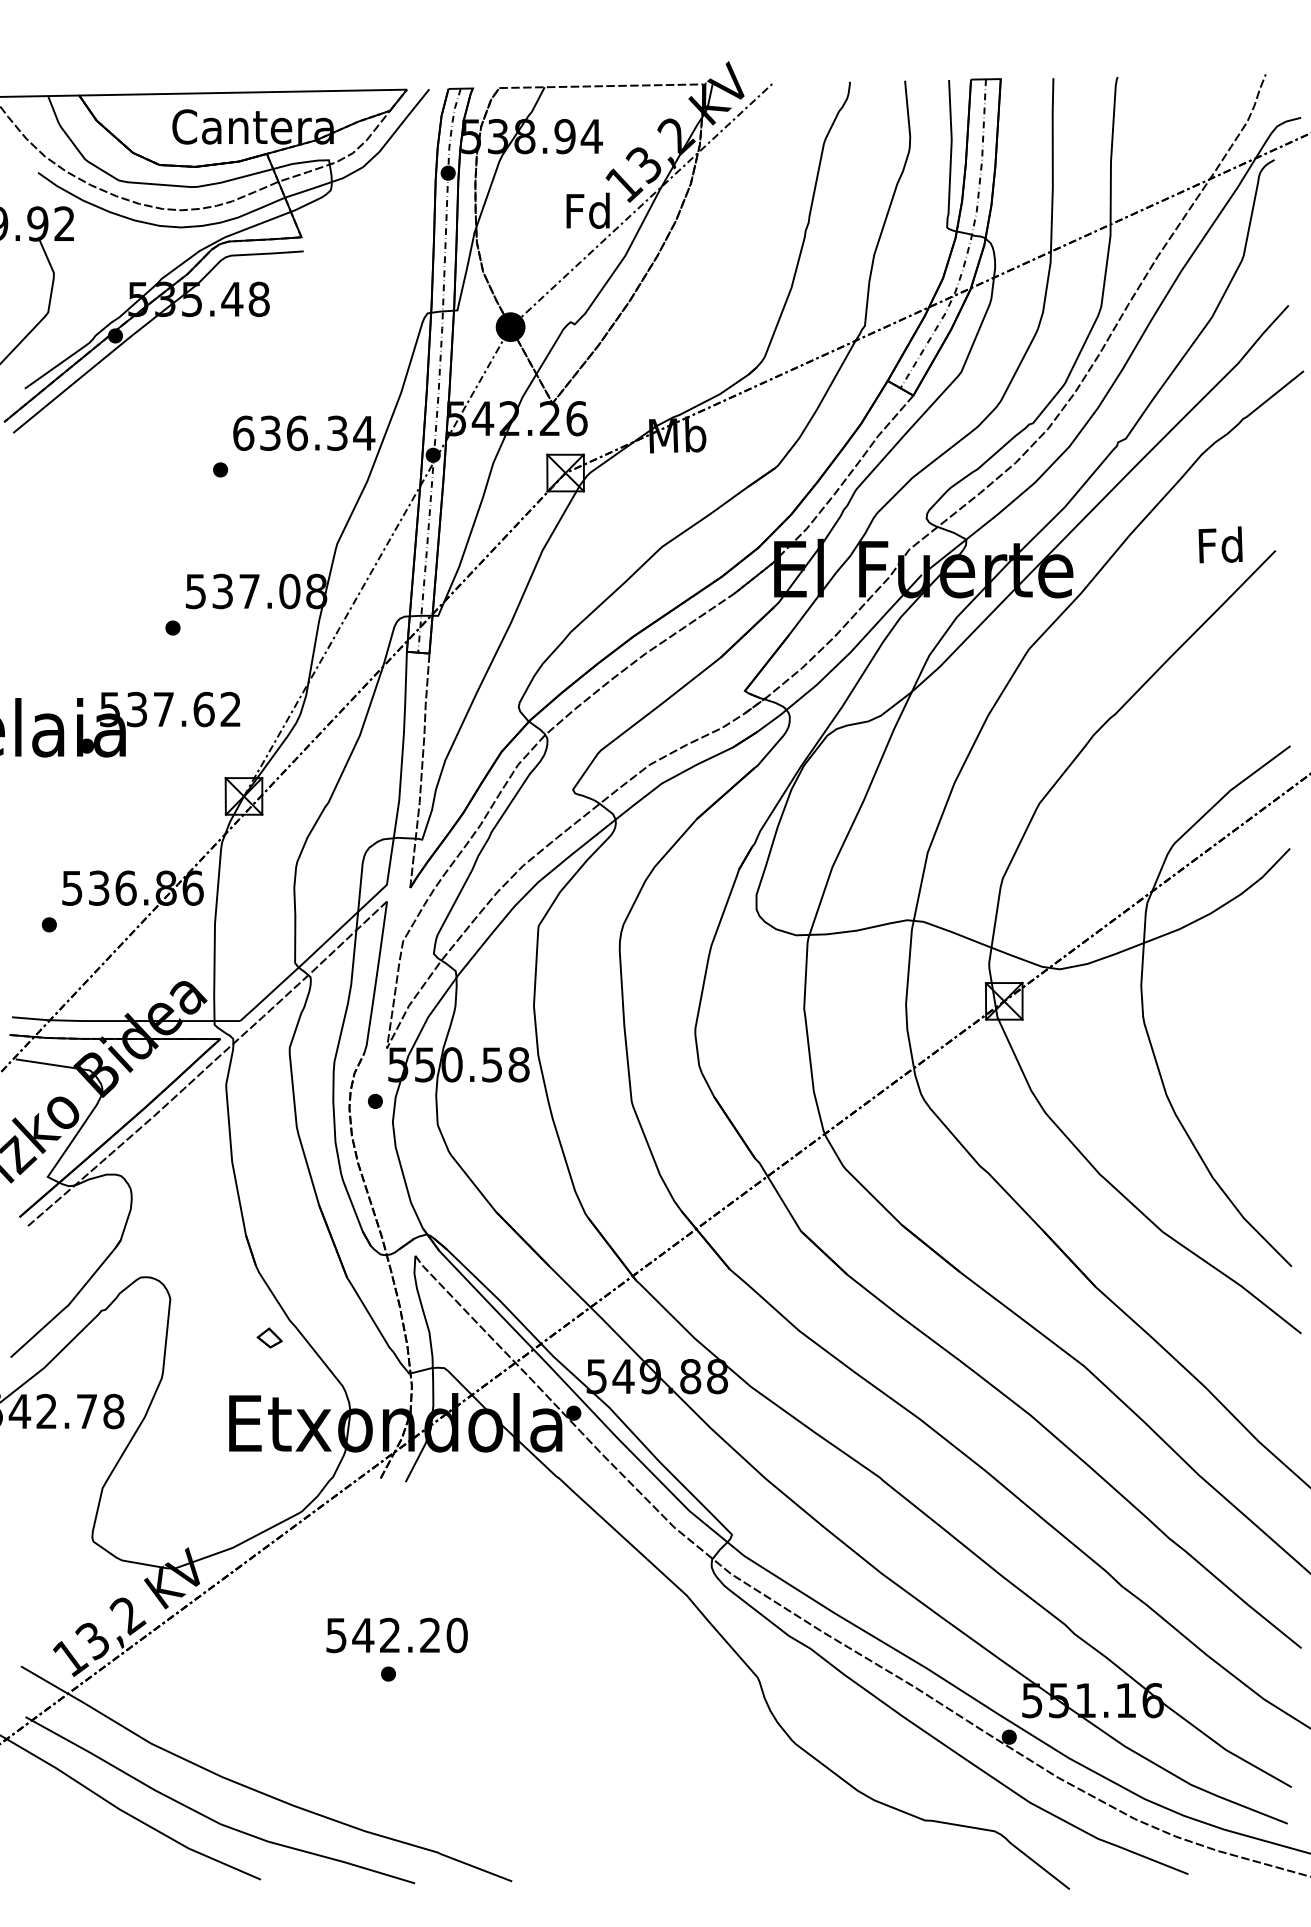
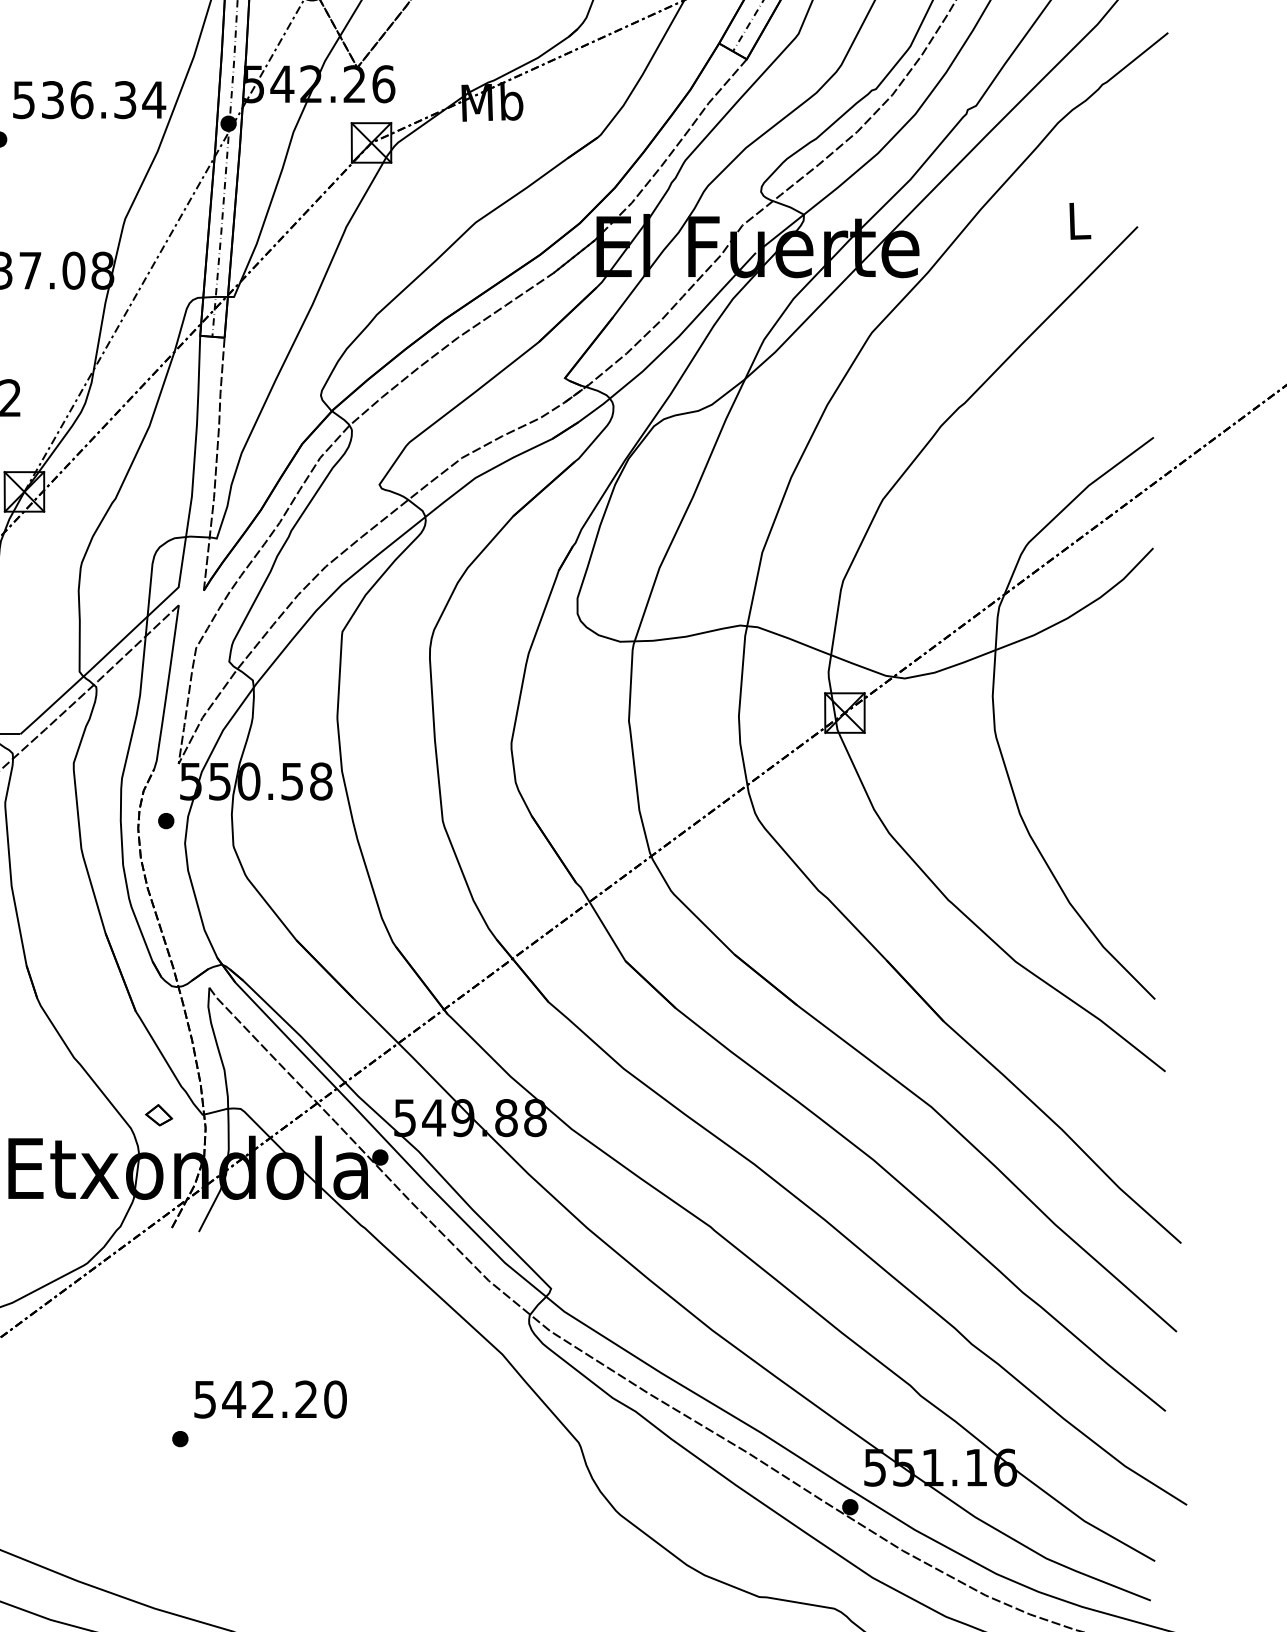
text: (243, 432) -> (23, 99), 636.34 -> 536.34
text: (1220, 544) -> (1078, 220), Fd -> L
part: (269, 1337) -> (158, 1114), moved
text: (396, 1635) -> (269, 1399), moved

